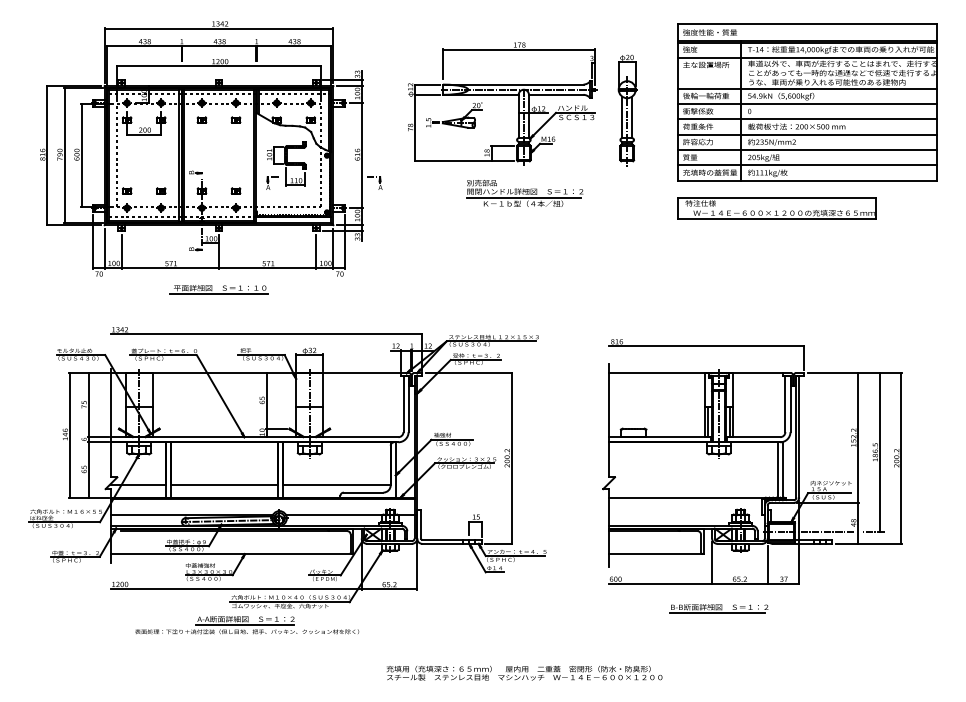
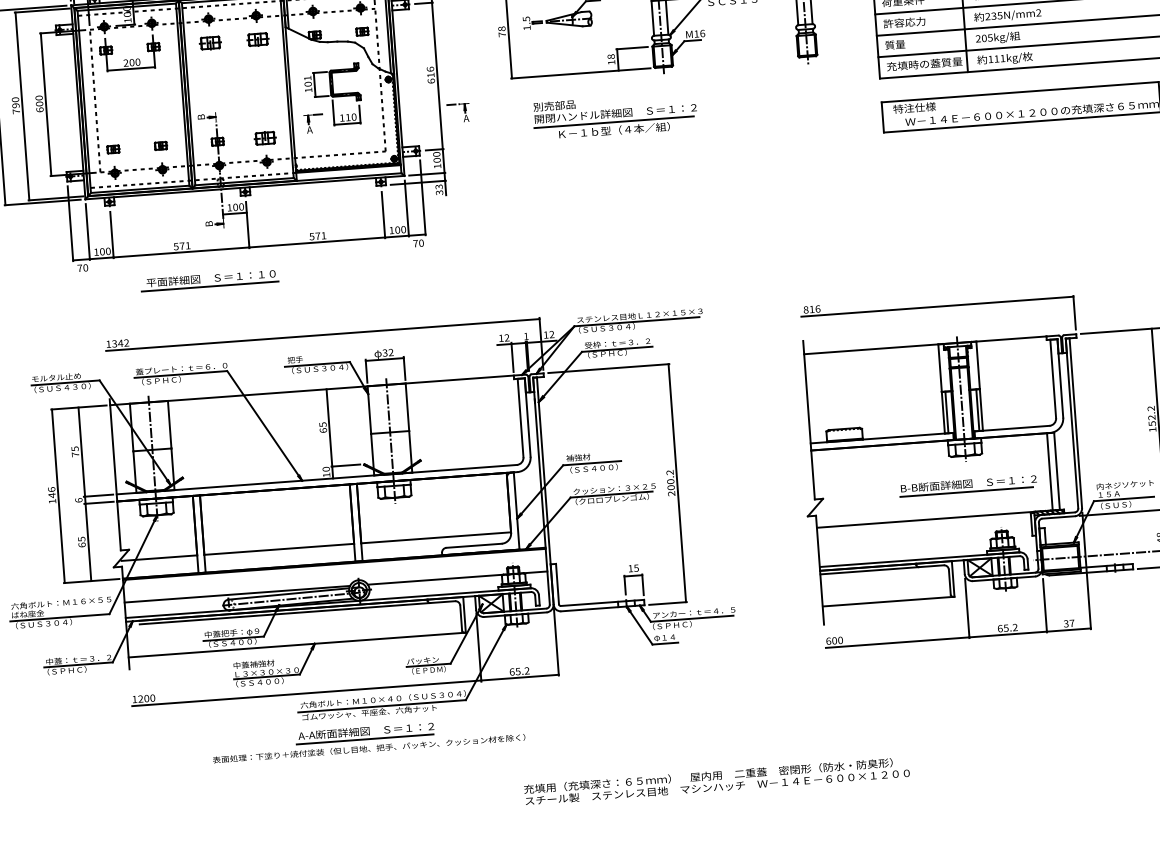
part: (201, 119) -> (209, 42), size x1.6
part: (235, 119) -> (257, 38), size x1.6
part: (235, 190) -> (264, 137), size x1.6
part: (524, 193) -> (614, 116), moved
part: (218, 289) -> (208, 280), moved
part: (718, 608) -> (967, 485), moved
part: (247, 625) -> (368, 739), moved

